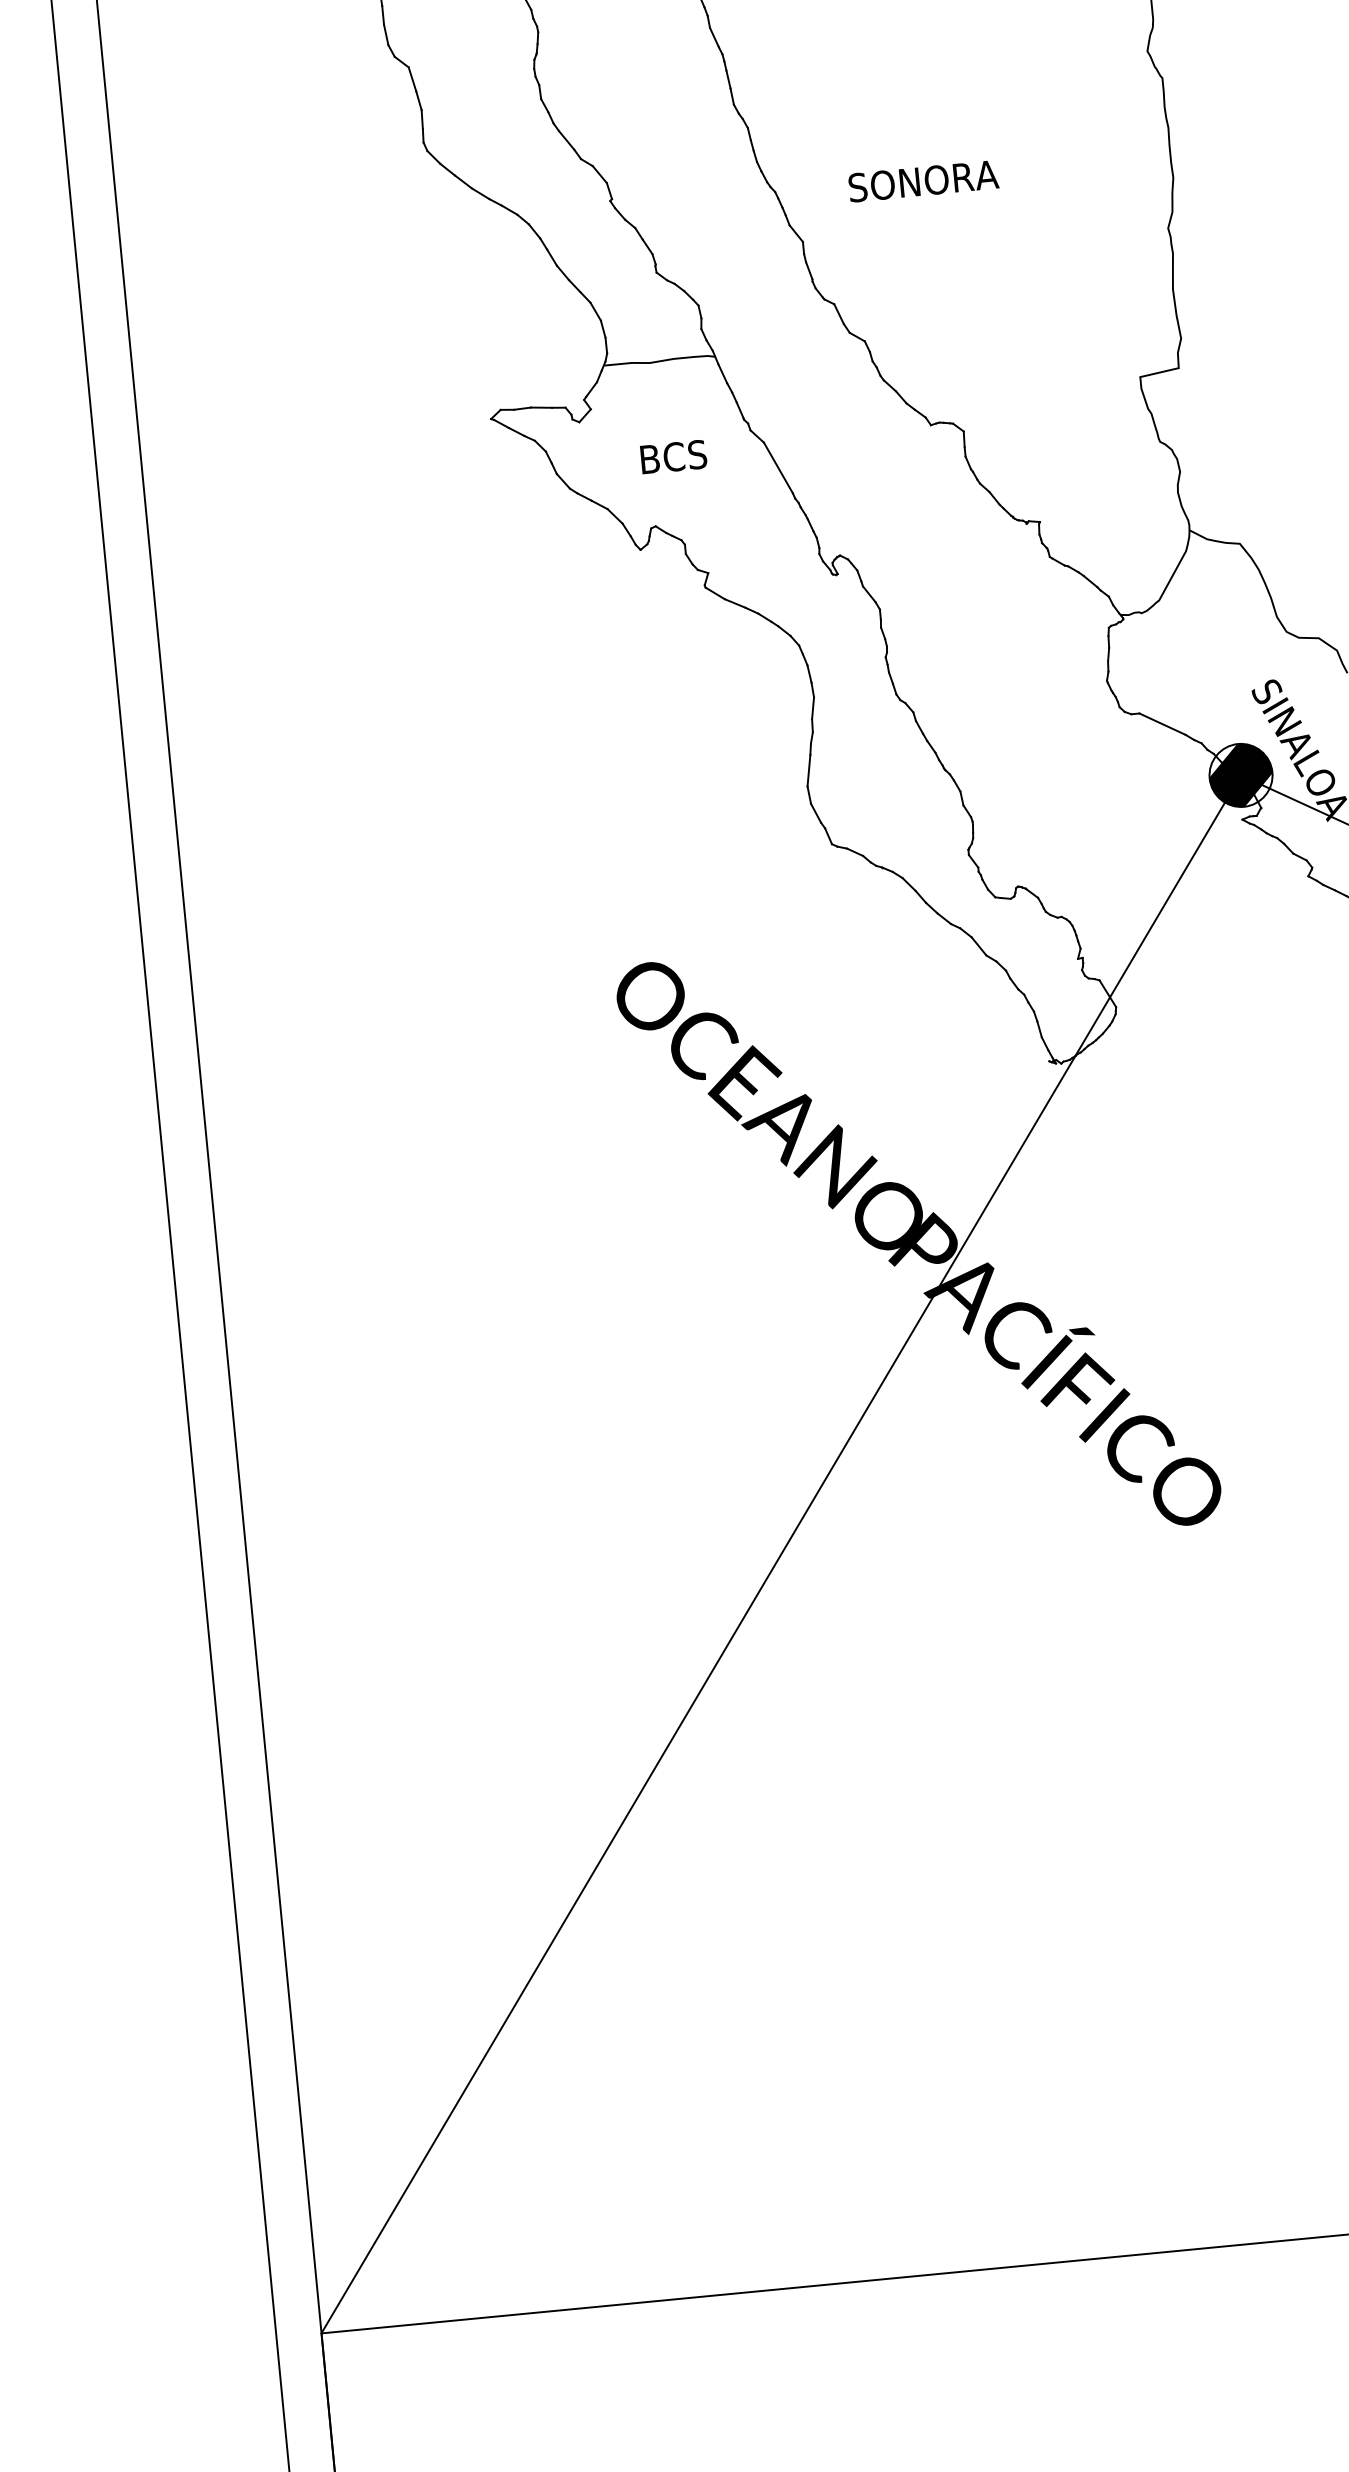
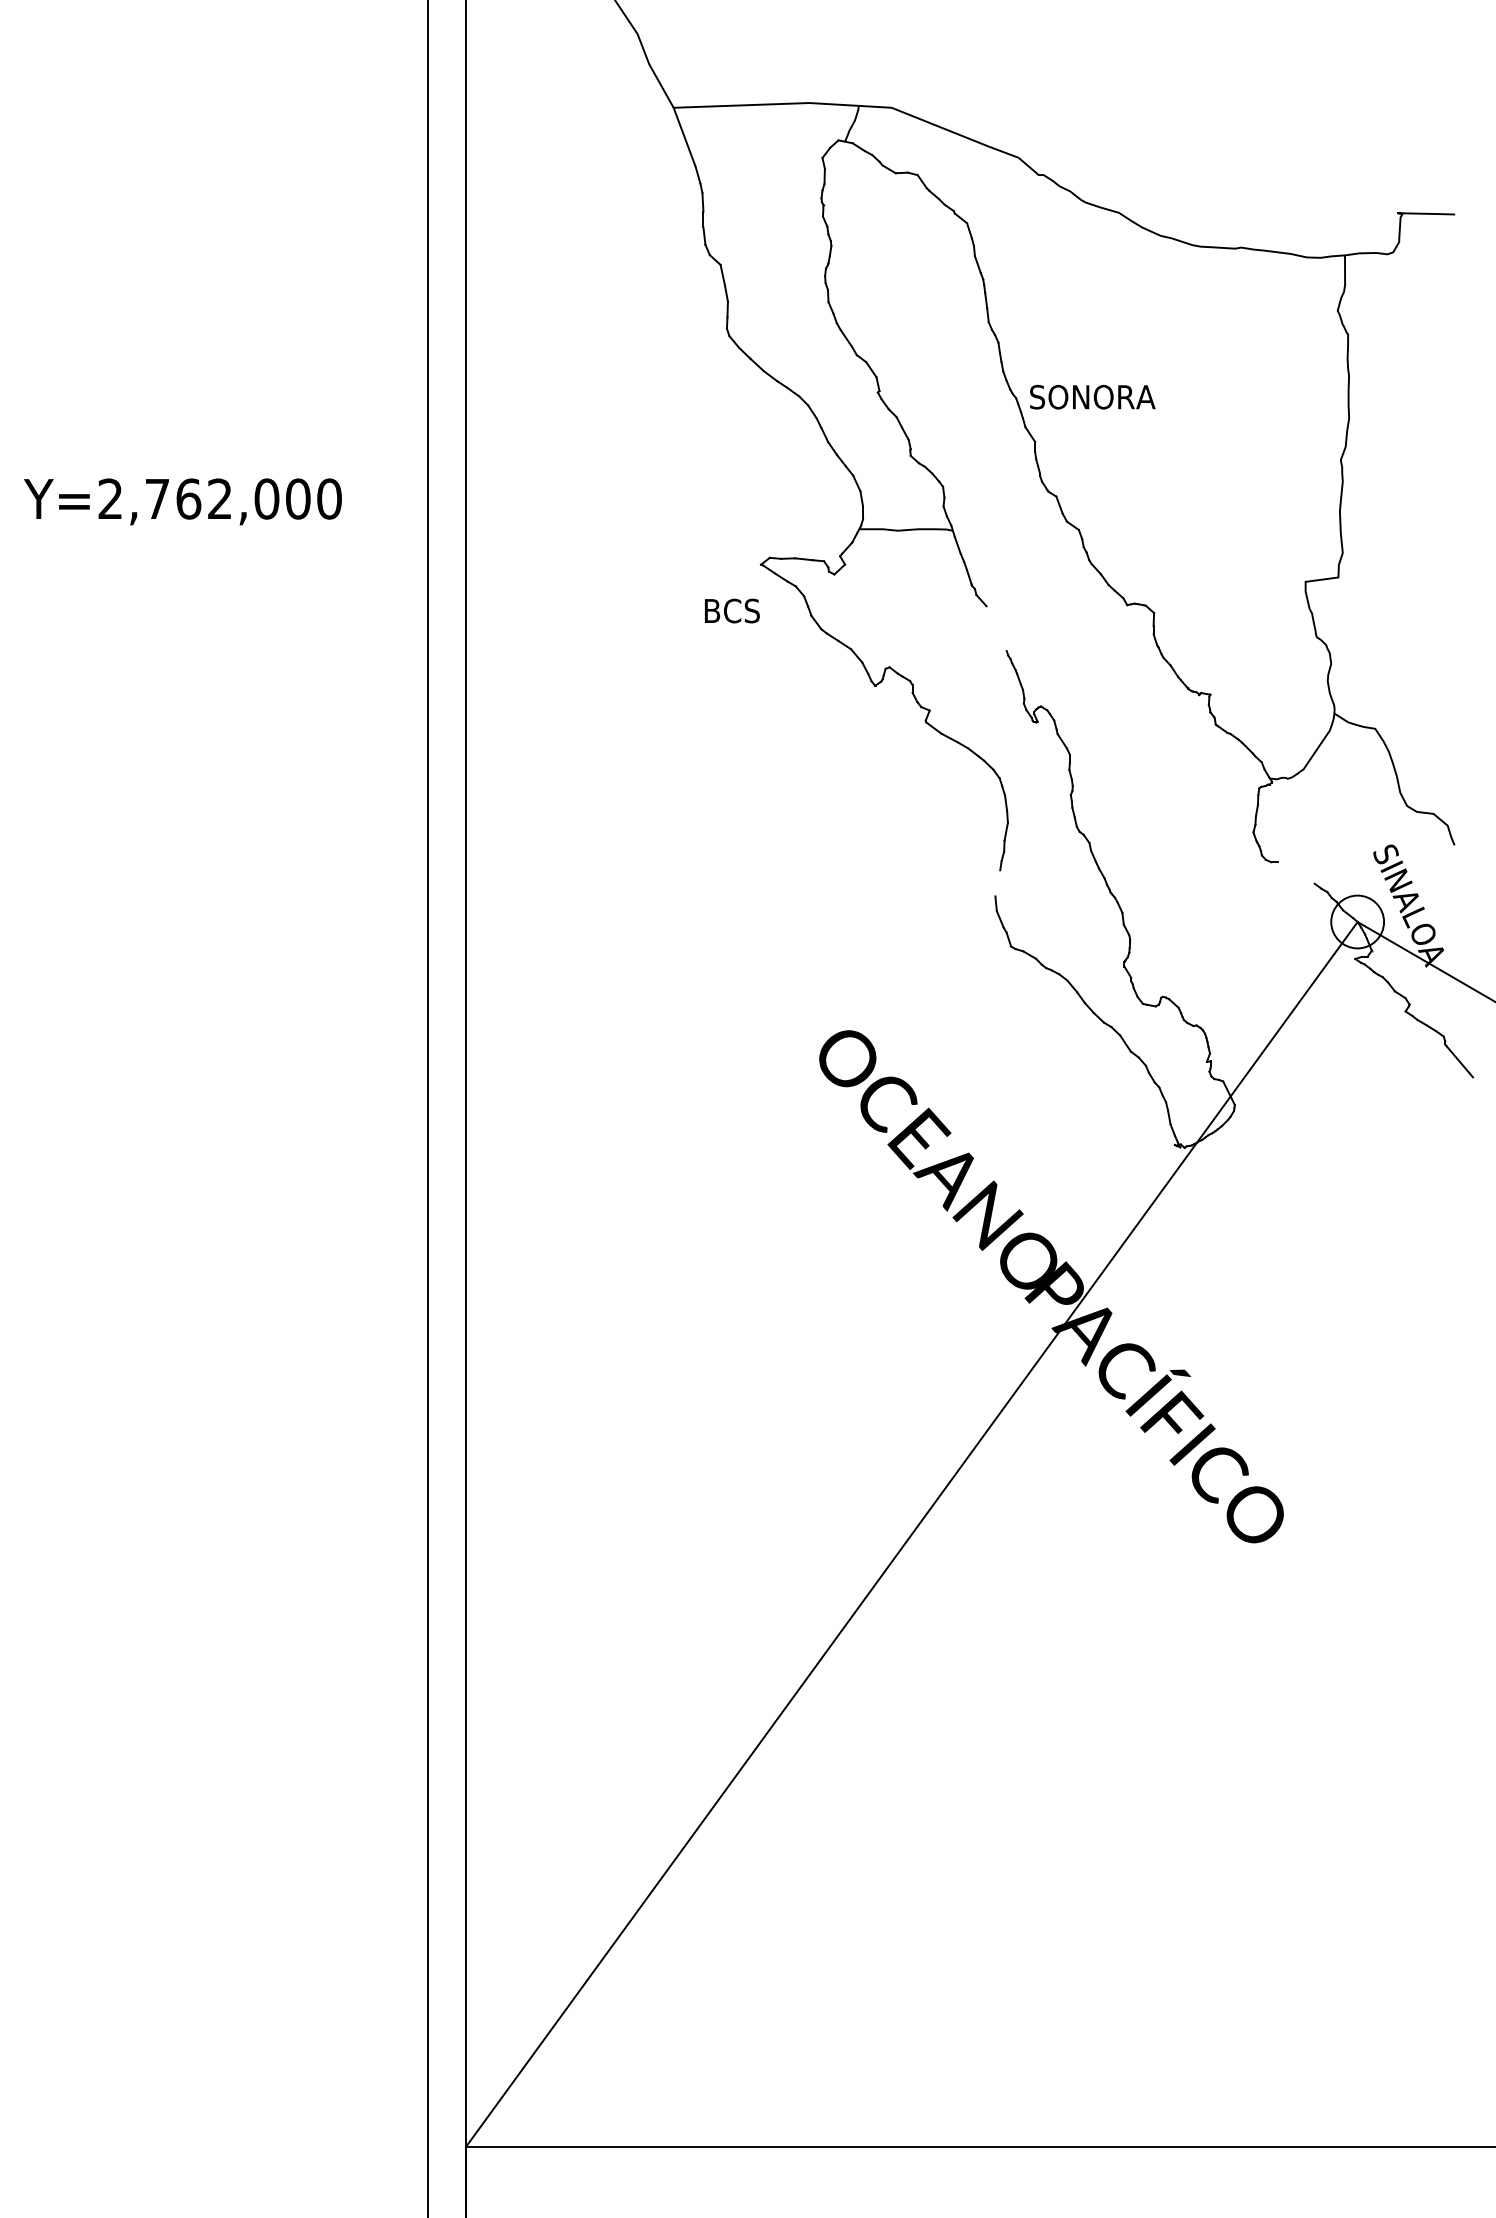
text: (923, 180) -> (1092, 396), moved
text: (673, 456) -> (732, 610), moved
line: (778, 467) -> (996, 628), removed
line: (1161, 723) -> (1295, 872), removed
line: (808, 770) -> (997, 883), removed
hatch: (1240, 774) -> (1357, 921), removed

